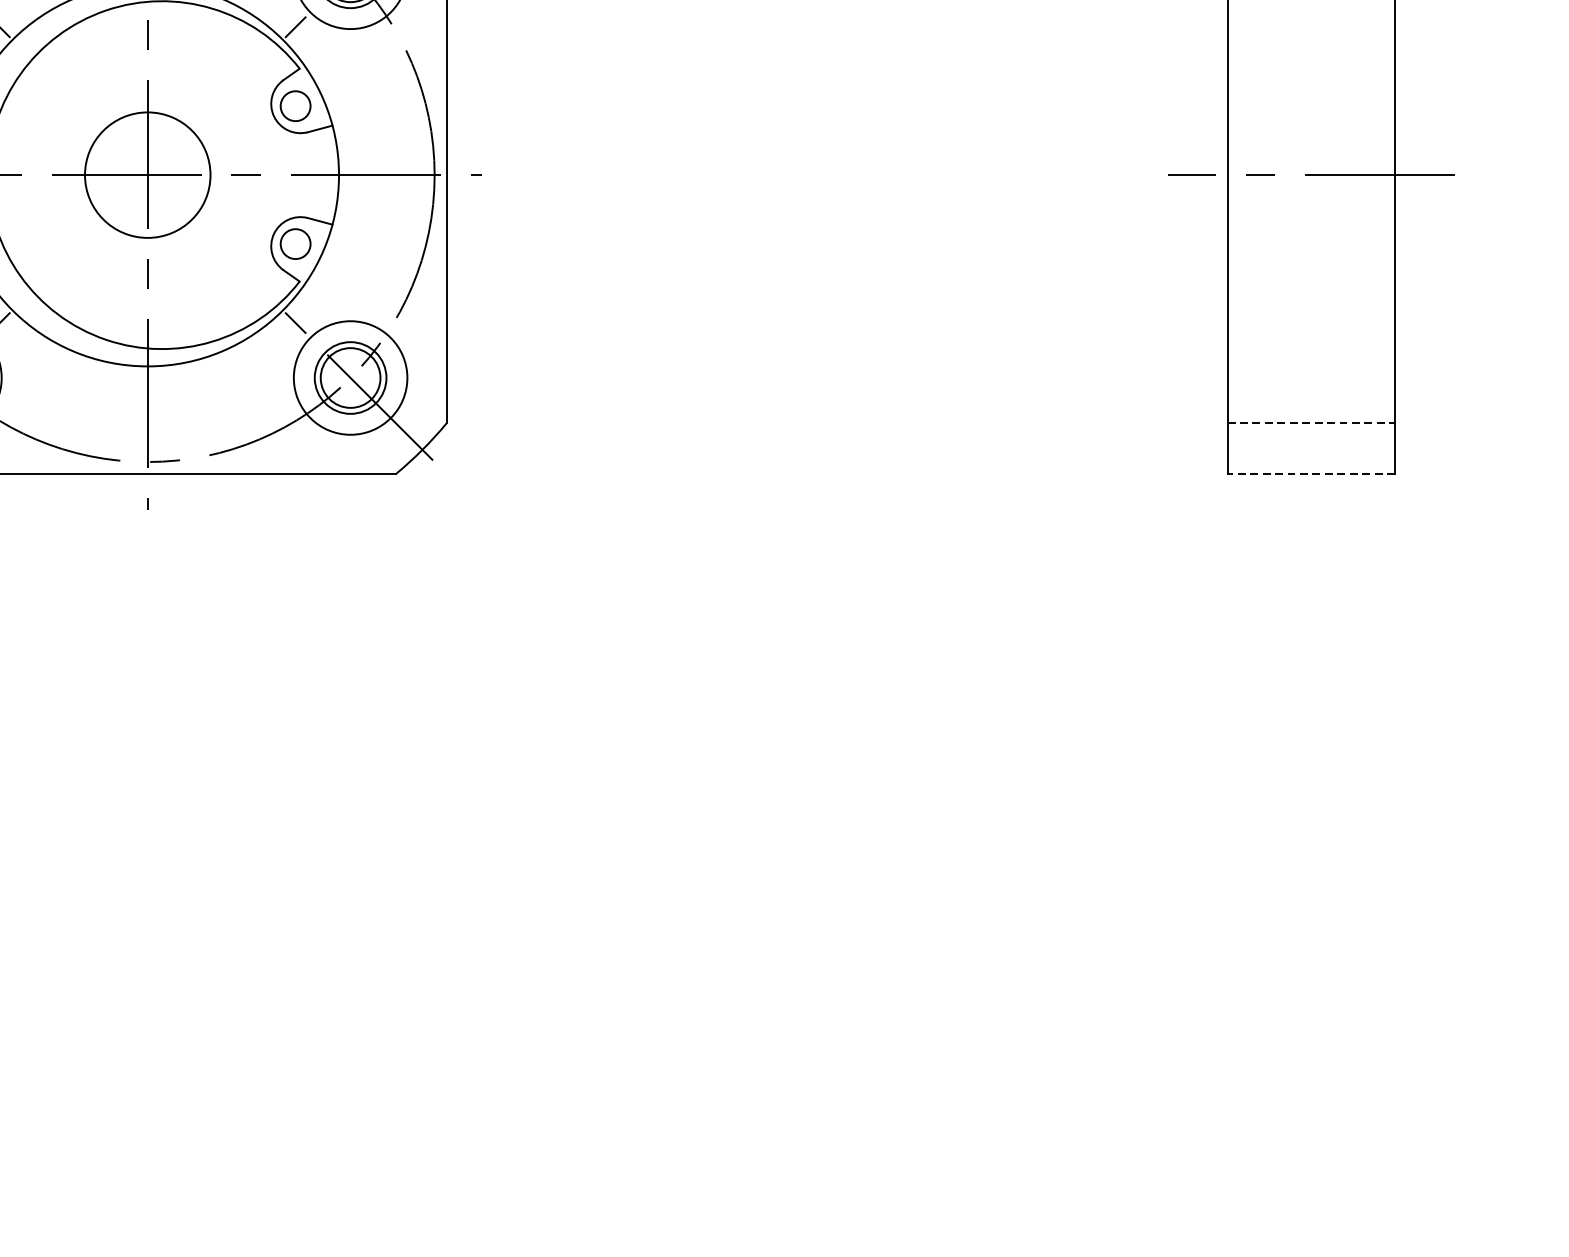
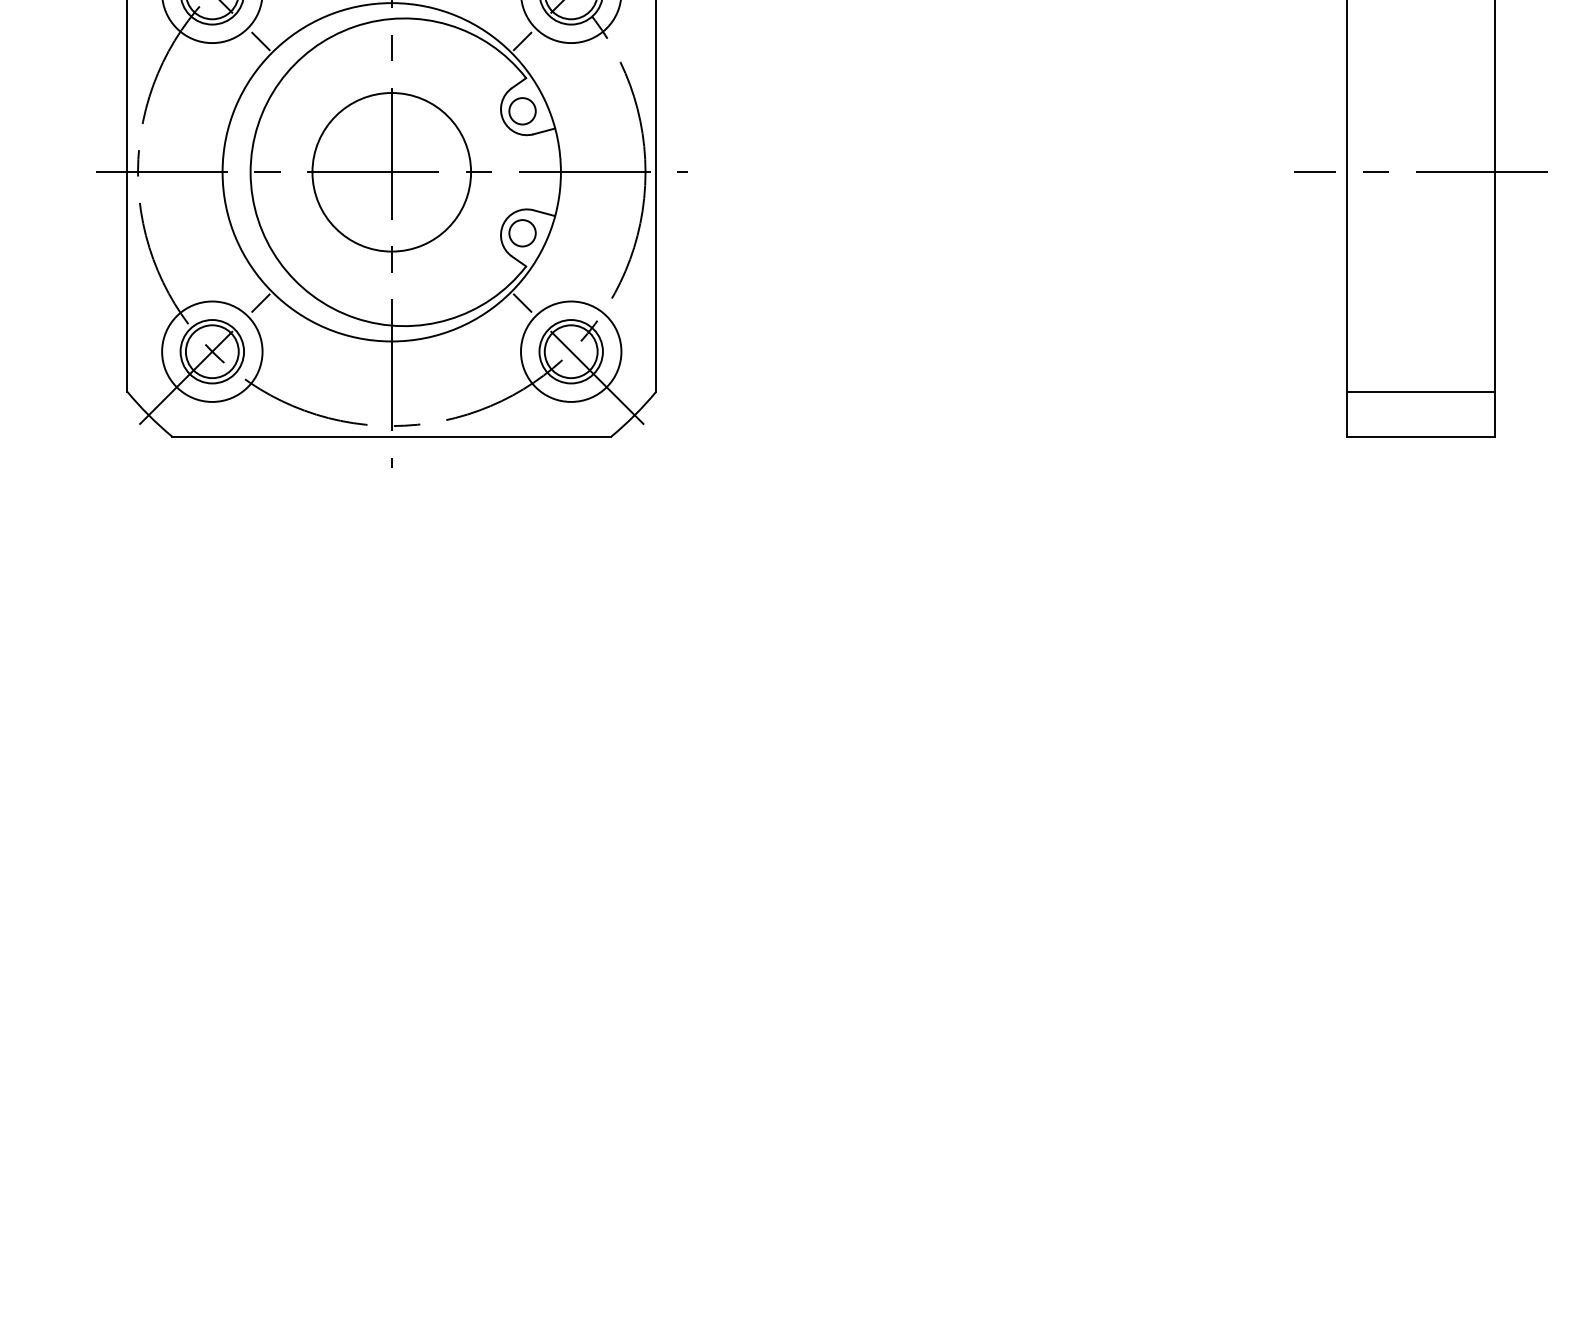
circle: (147, 175) -> (391, 172), size x1.43
line: (1311, 422) -> (1421, 391), dashed -> solid
line: (1310, 473) -> (1420, 436), dashed -> solid

